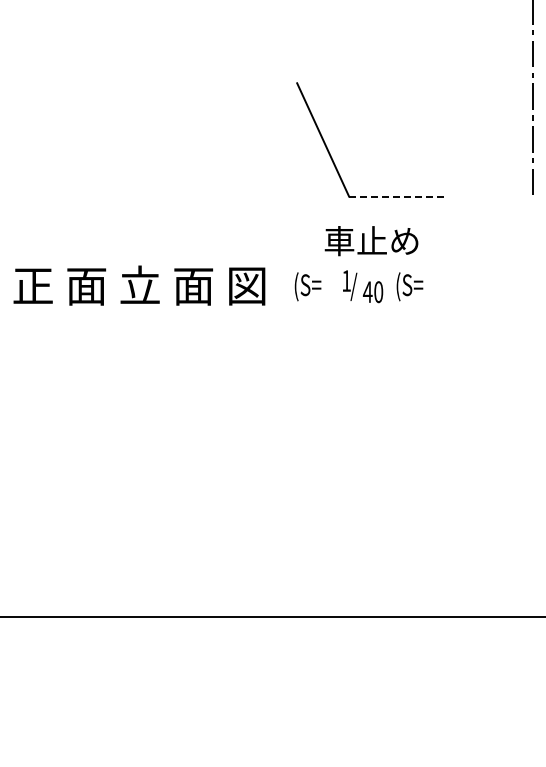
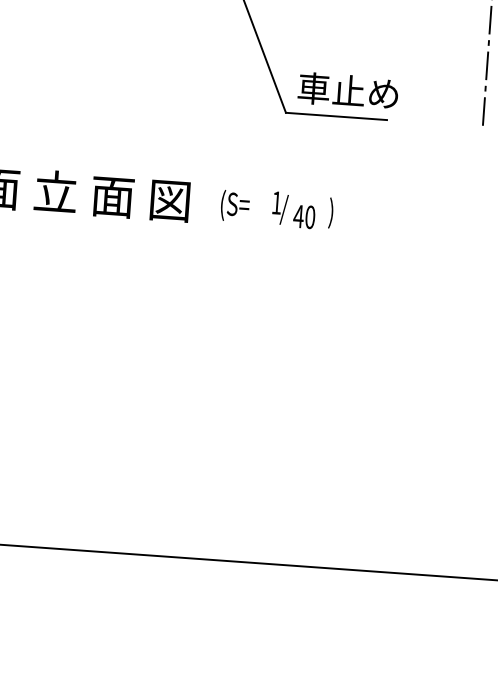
line: (396, 196) -> (336, 116), dashed -> solid
text: (371, 241) -> (348, 91), moved
text: (409, 286) -> (343, 213), (S= -> )

